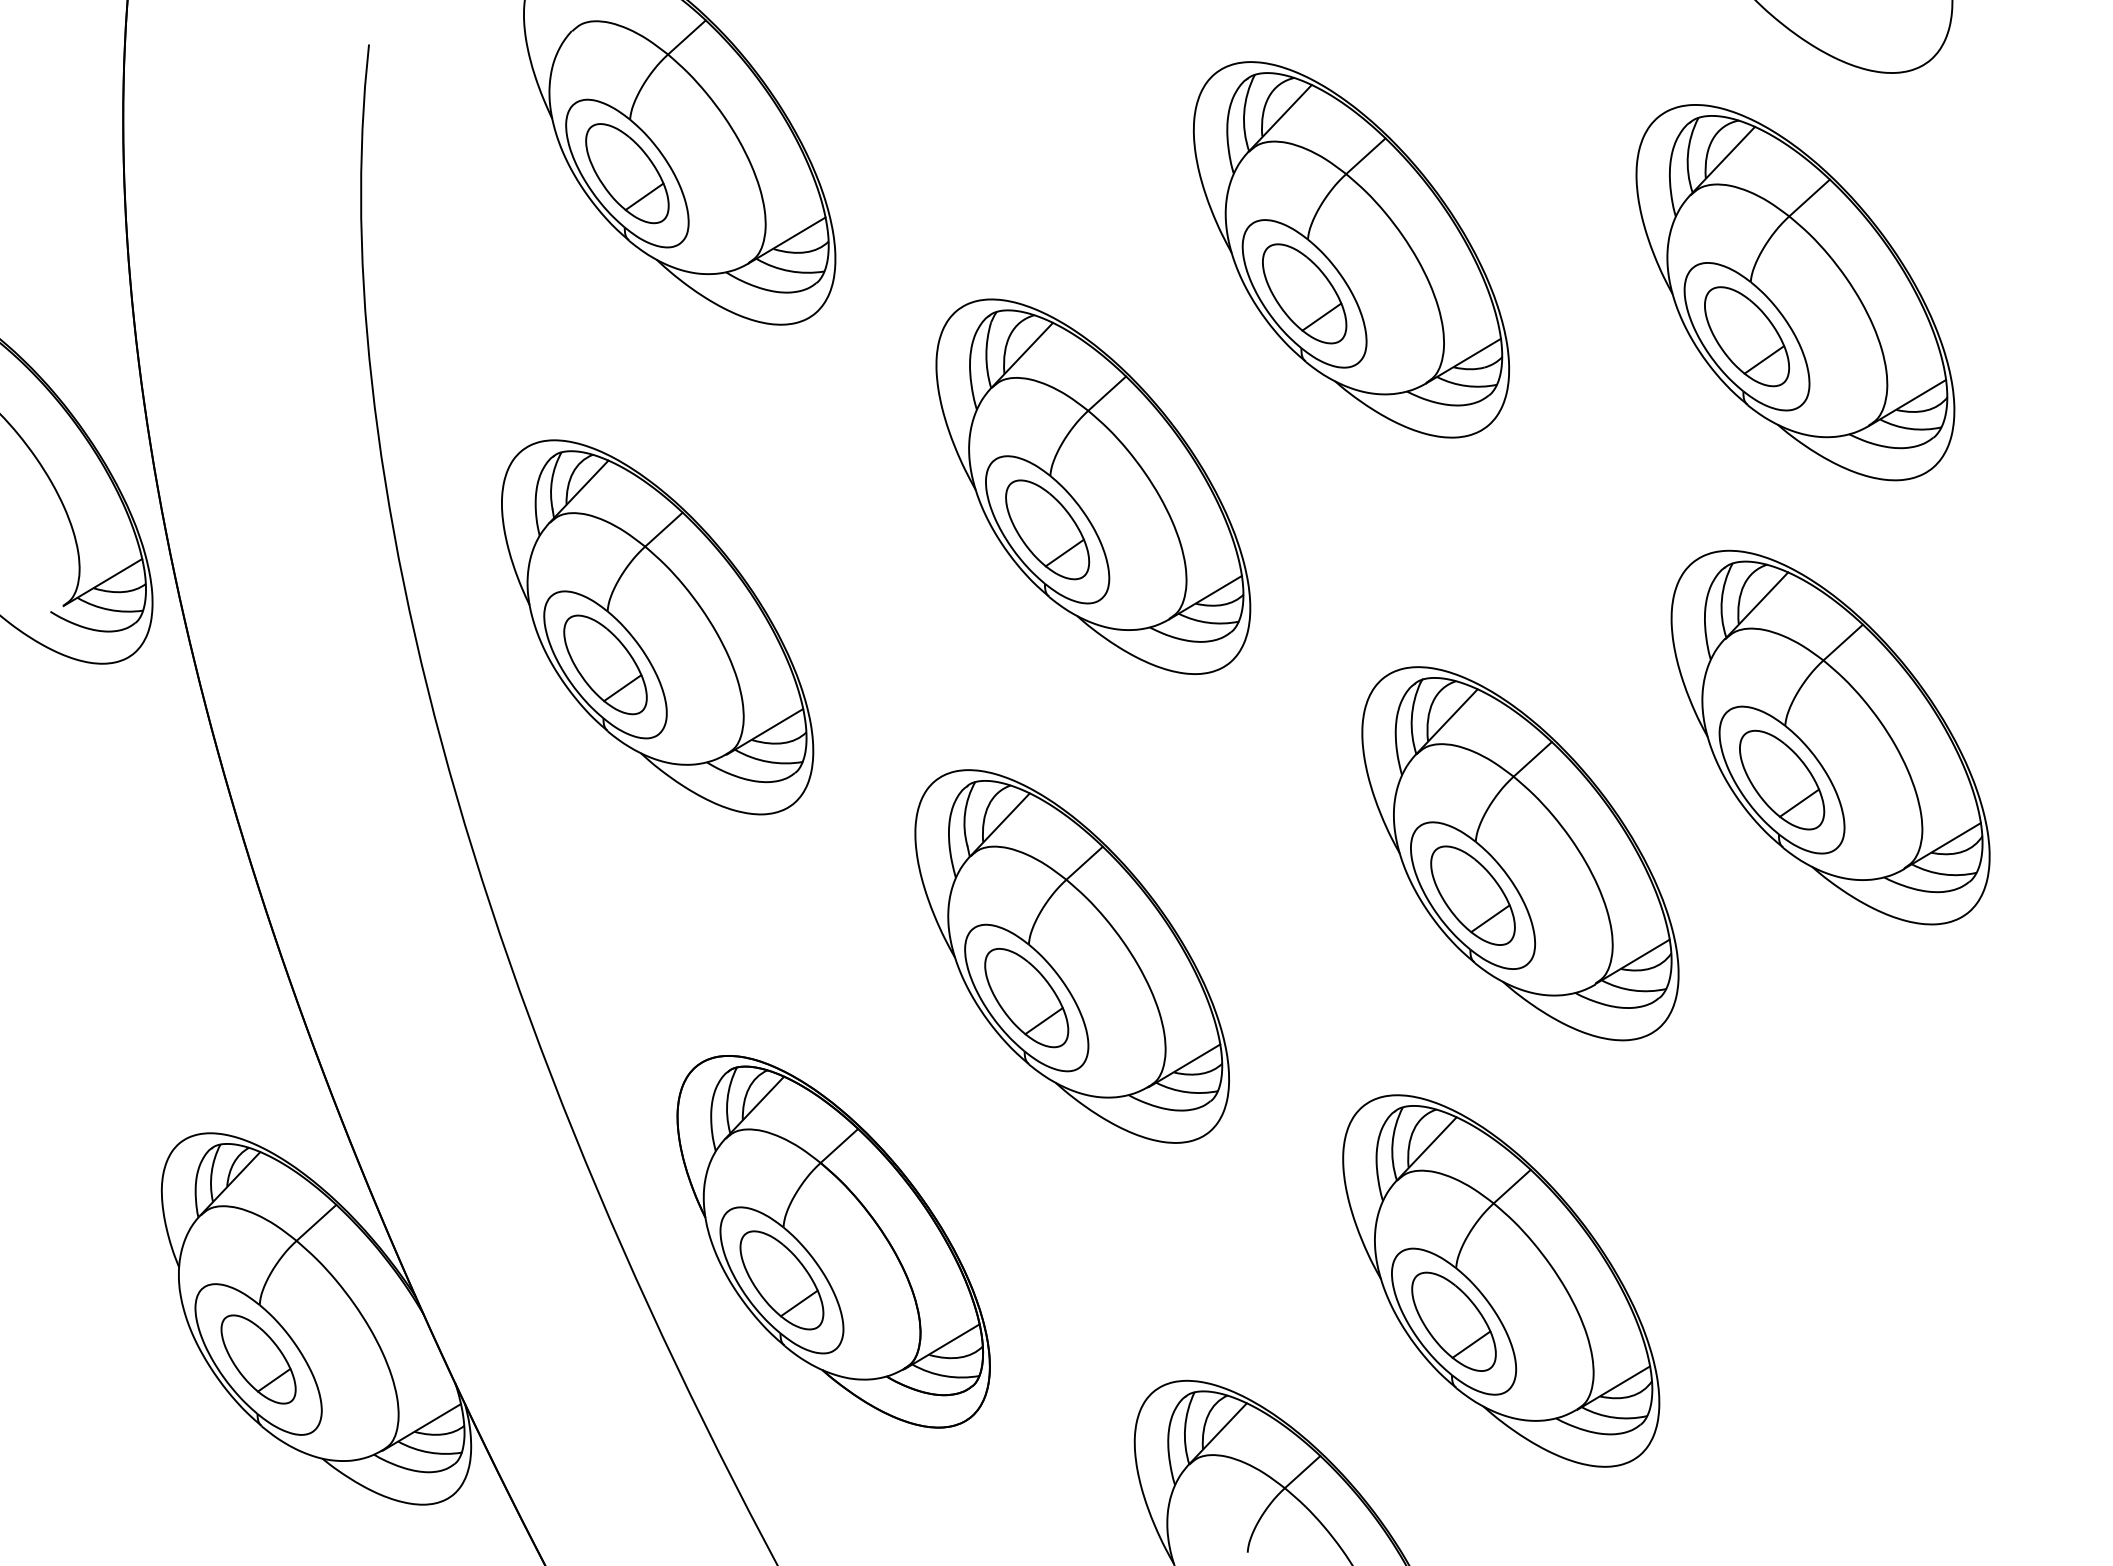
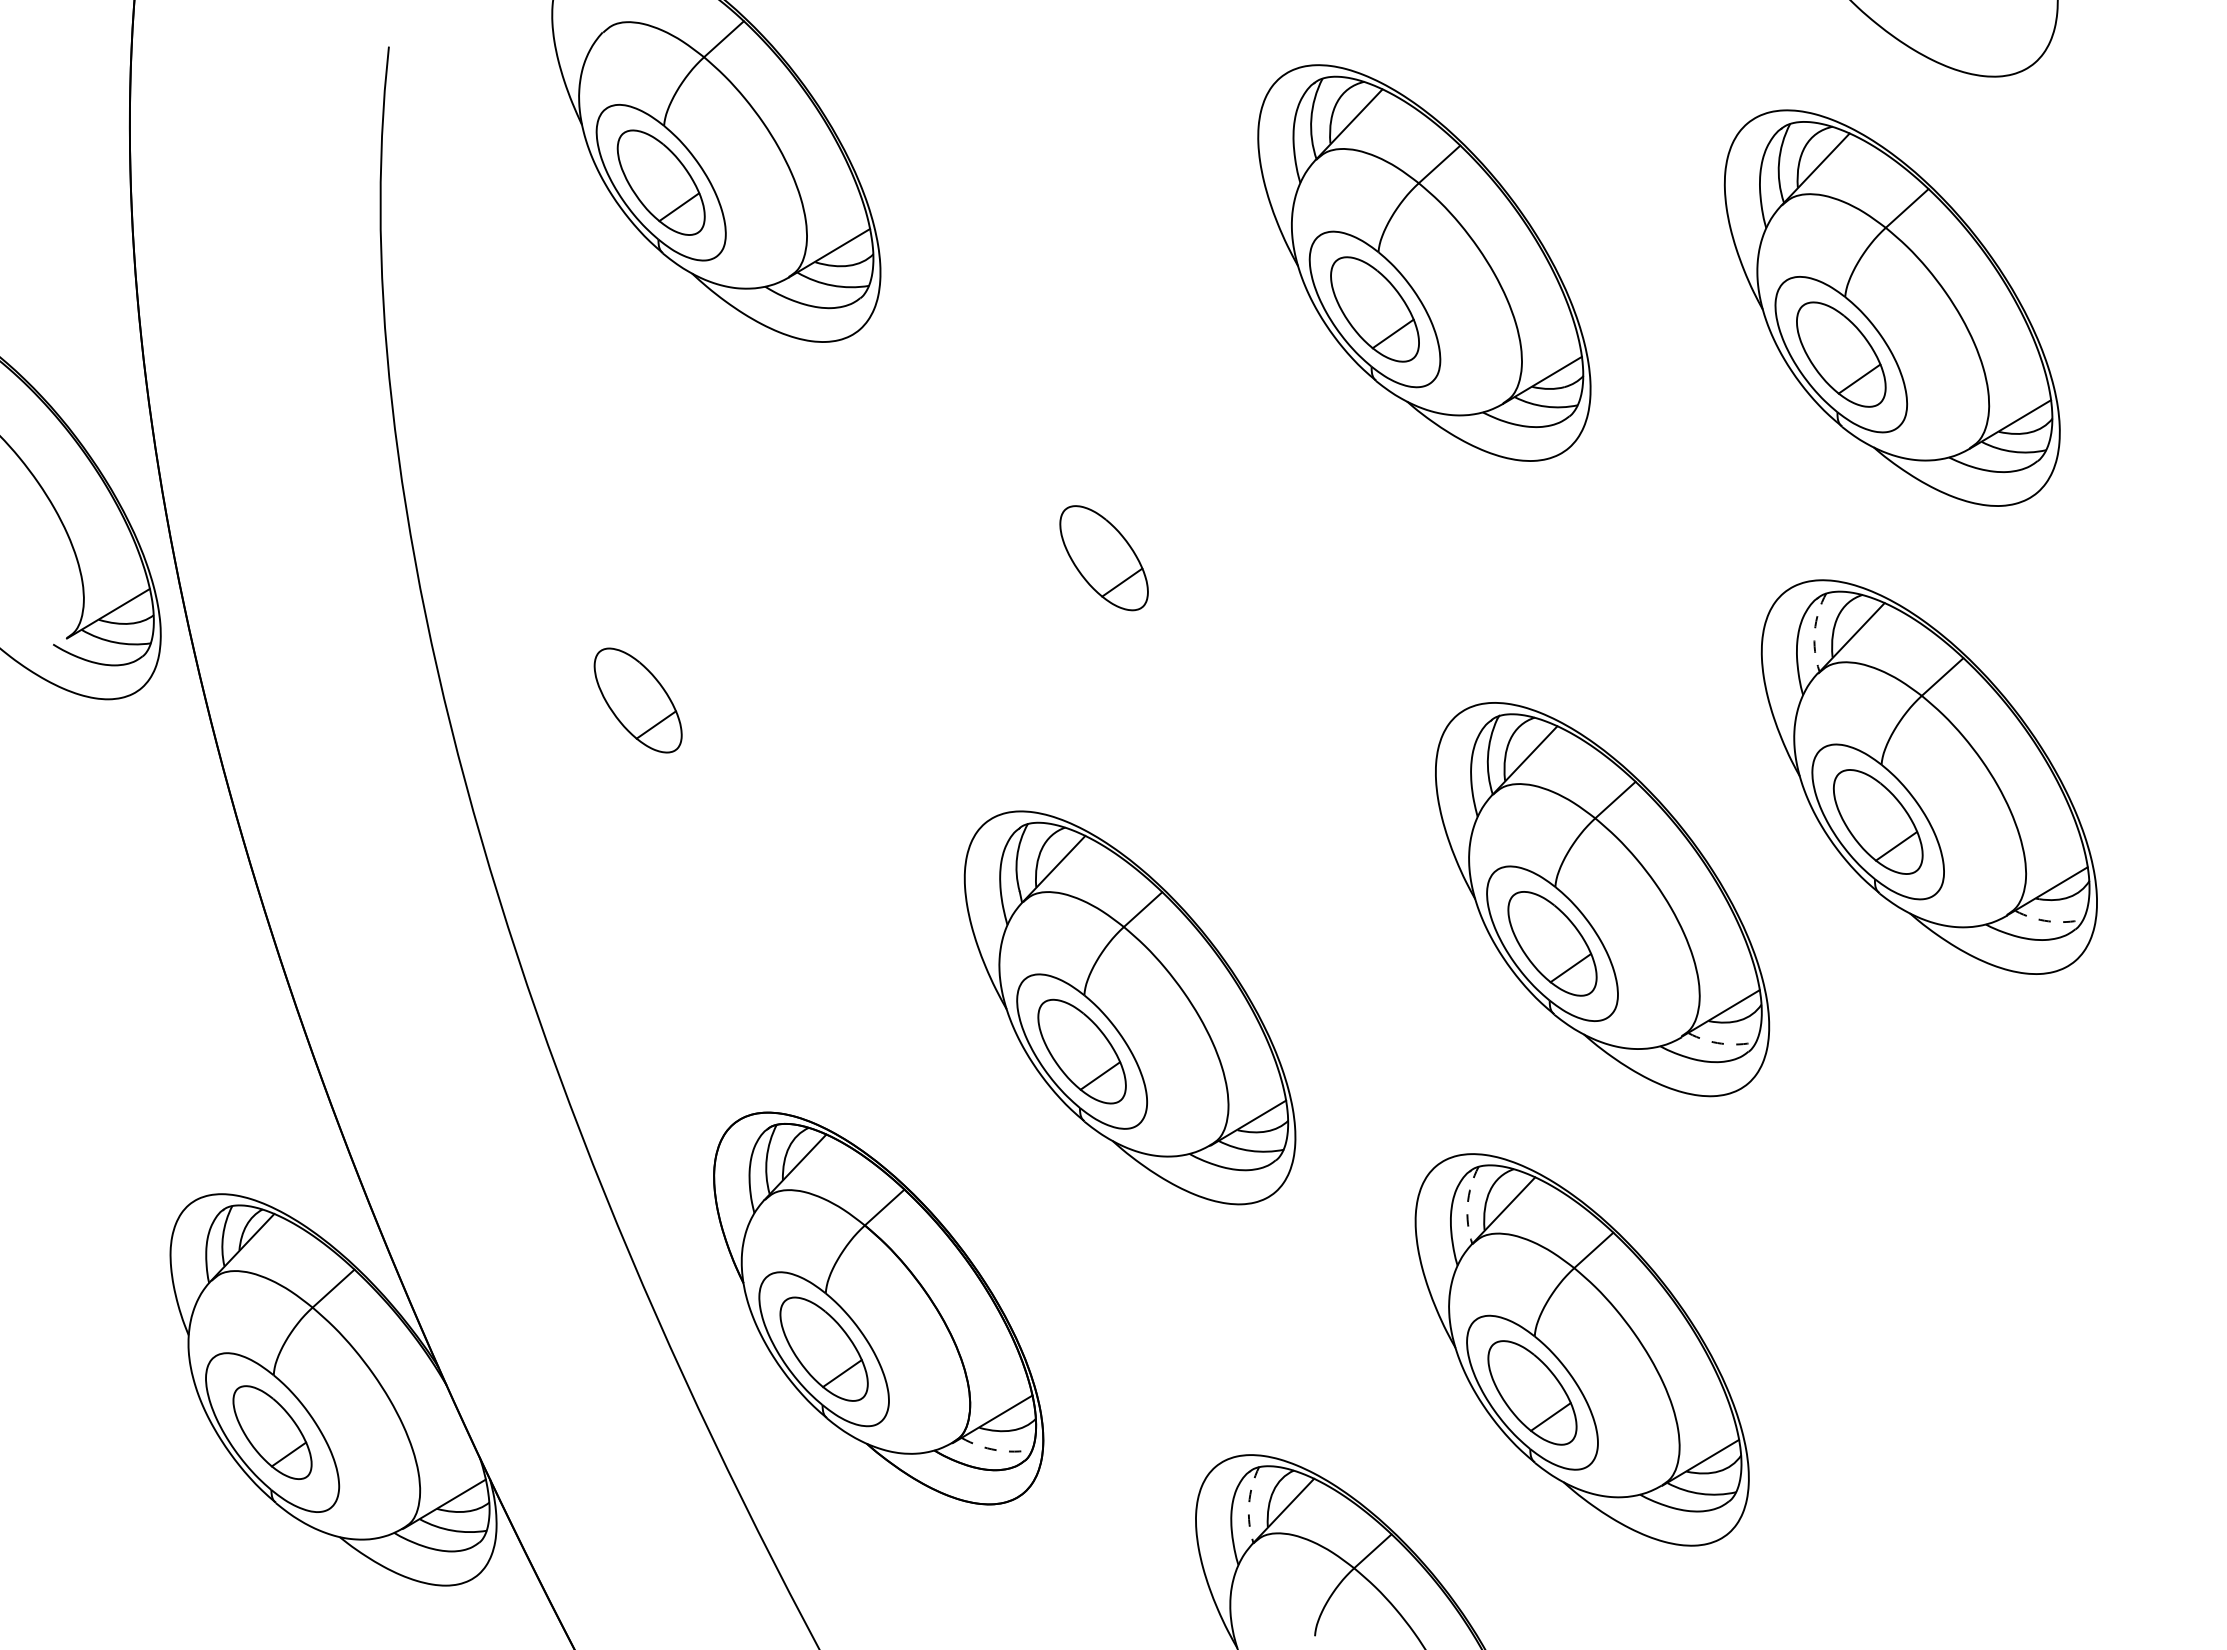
part: (1093, 486) -> (1152, 512), removed
arc: (1721, 599) -> (1814, 631), solid -> dashed
part: (658, 626) -> (693, 660), removed
arc: (1943, 874) -> (2048, 921), solid -> dashed
arc: (1633, 990) -> (1721, 1043), solid -> dashed
arc: (1392, 1144) -> (1467, 1205), solid -> dashed
arc: (945, 1376) -> (996, 1450), solid -> dashed
arc: (1185, 1427) -> (1249, 1504), solid -> dashed

